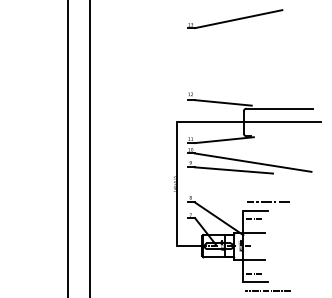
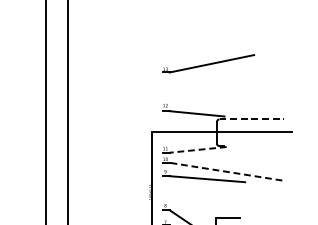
part: (235, 19) -> (208, 64), moved
line: (280, 108) -> (252, 119), solid -> dashed
line: (224, 140) -> (198, 150), solid -> dashed
line: (253, 162) -> (226, 171), solid -> dashed
line: (267, 201) -> (239, 209), removed

